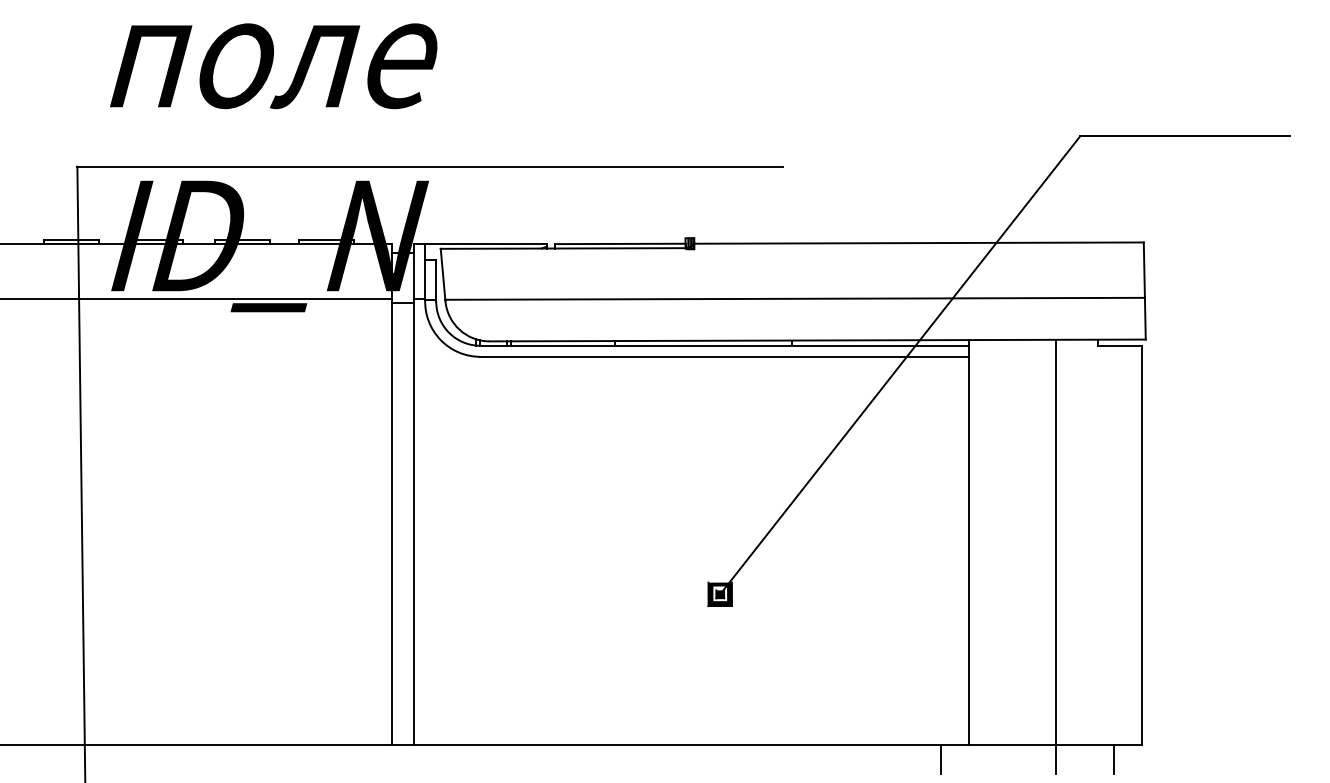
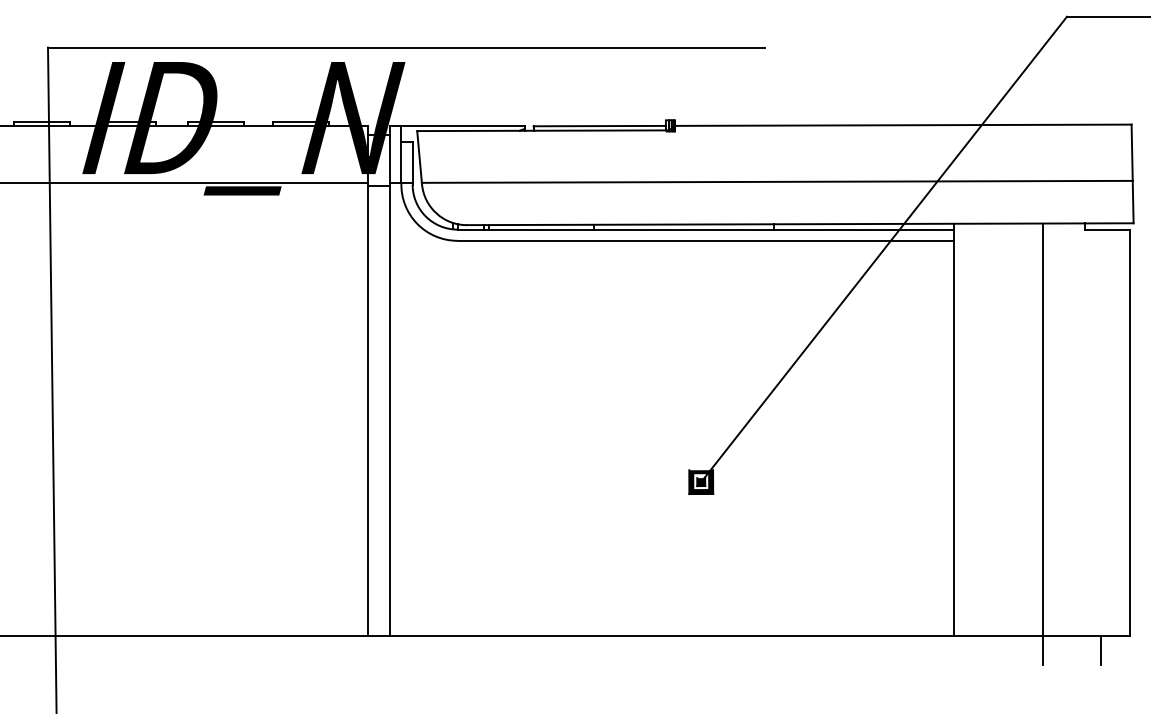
line: (940, 759) -> (925, 649), removed

